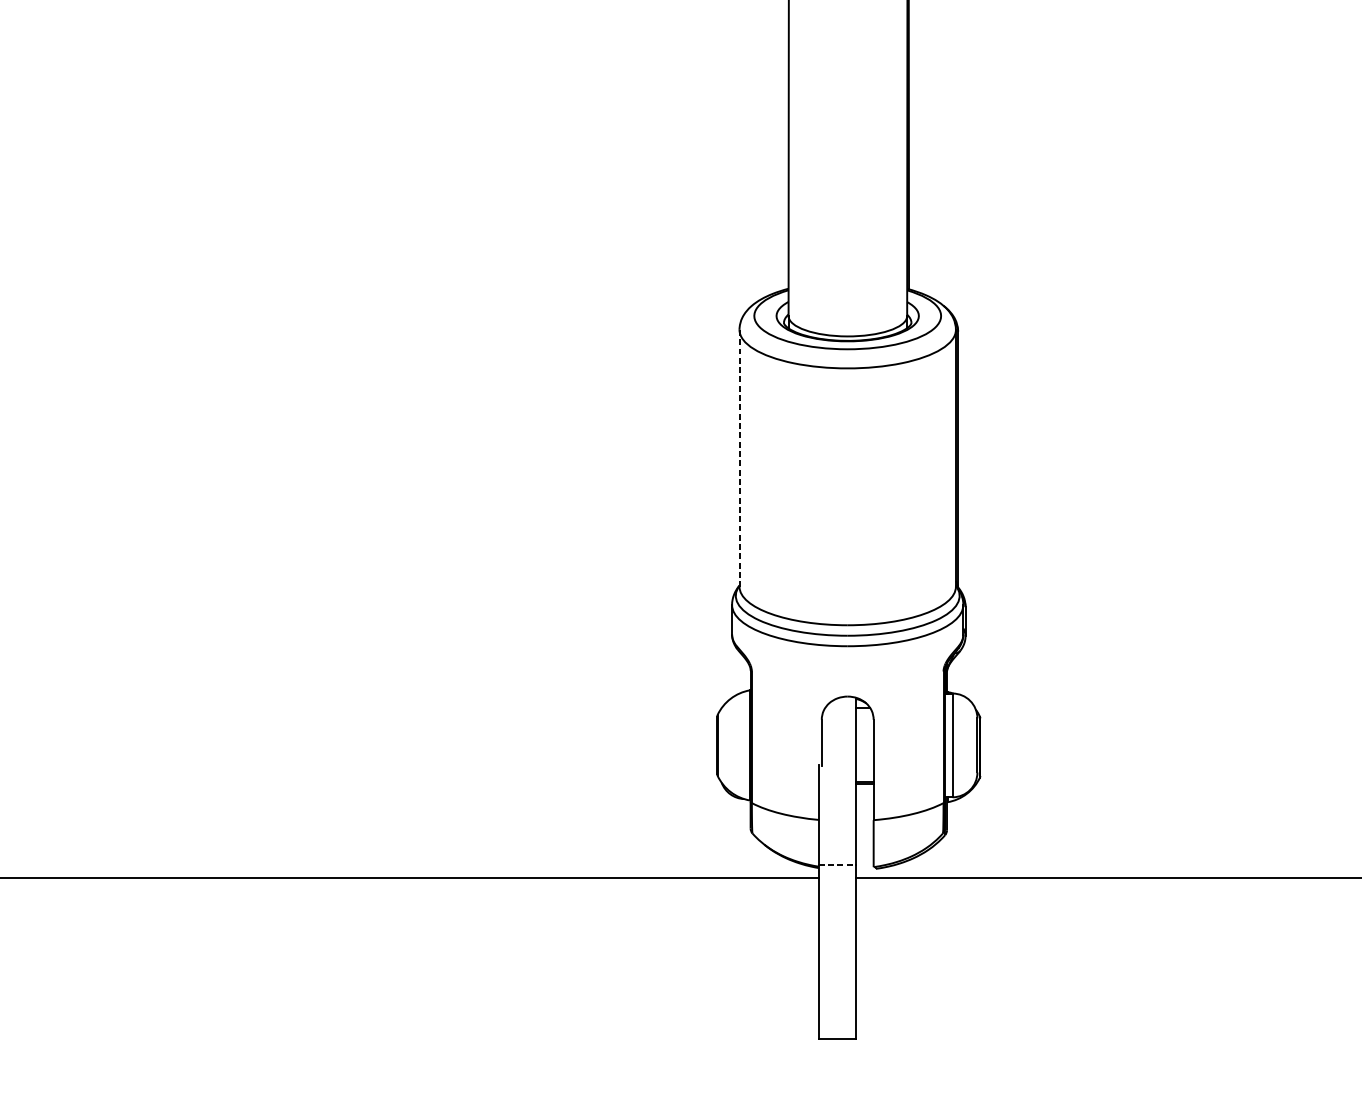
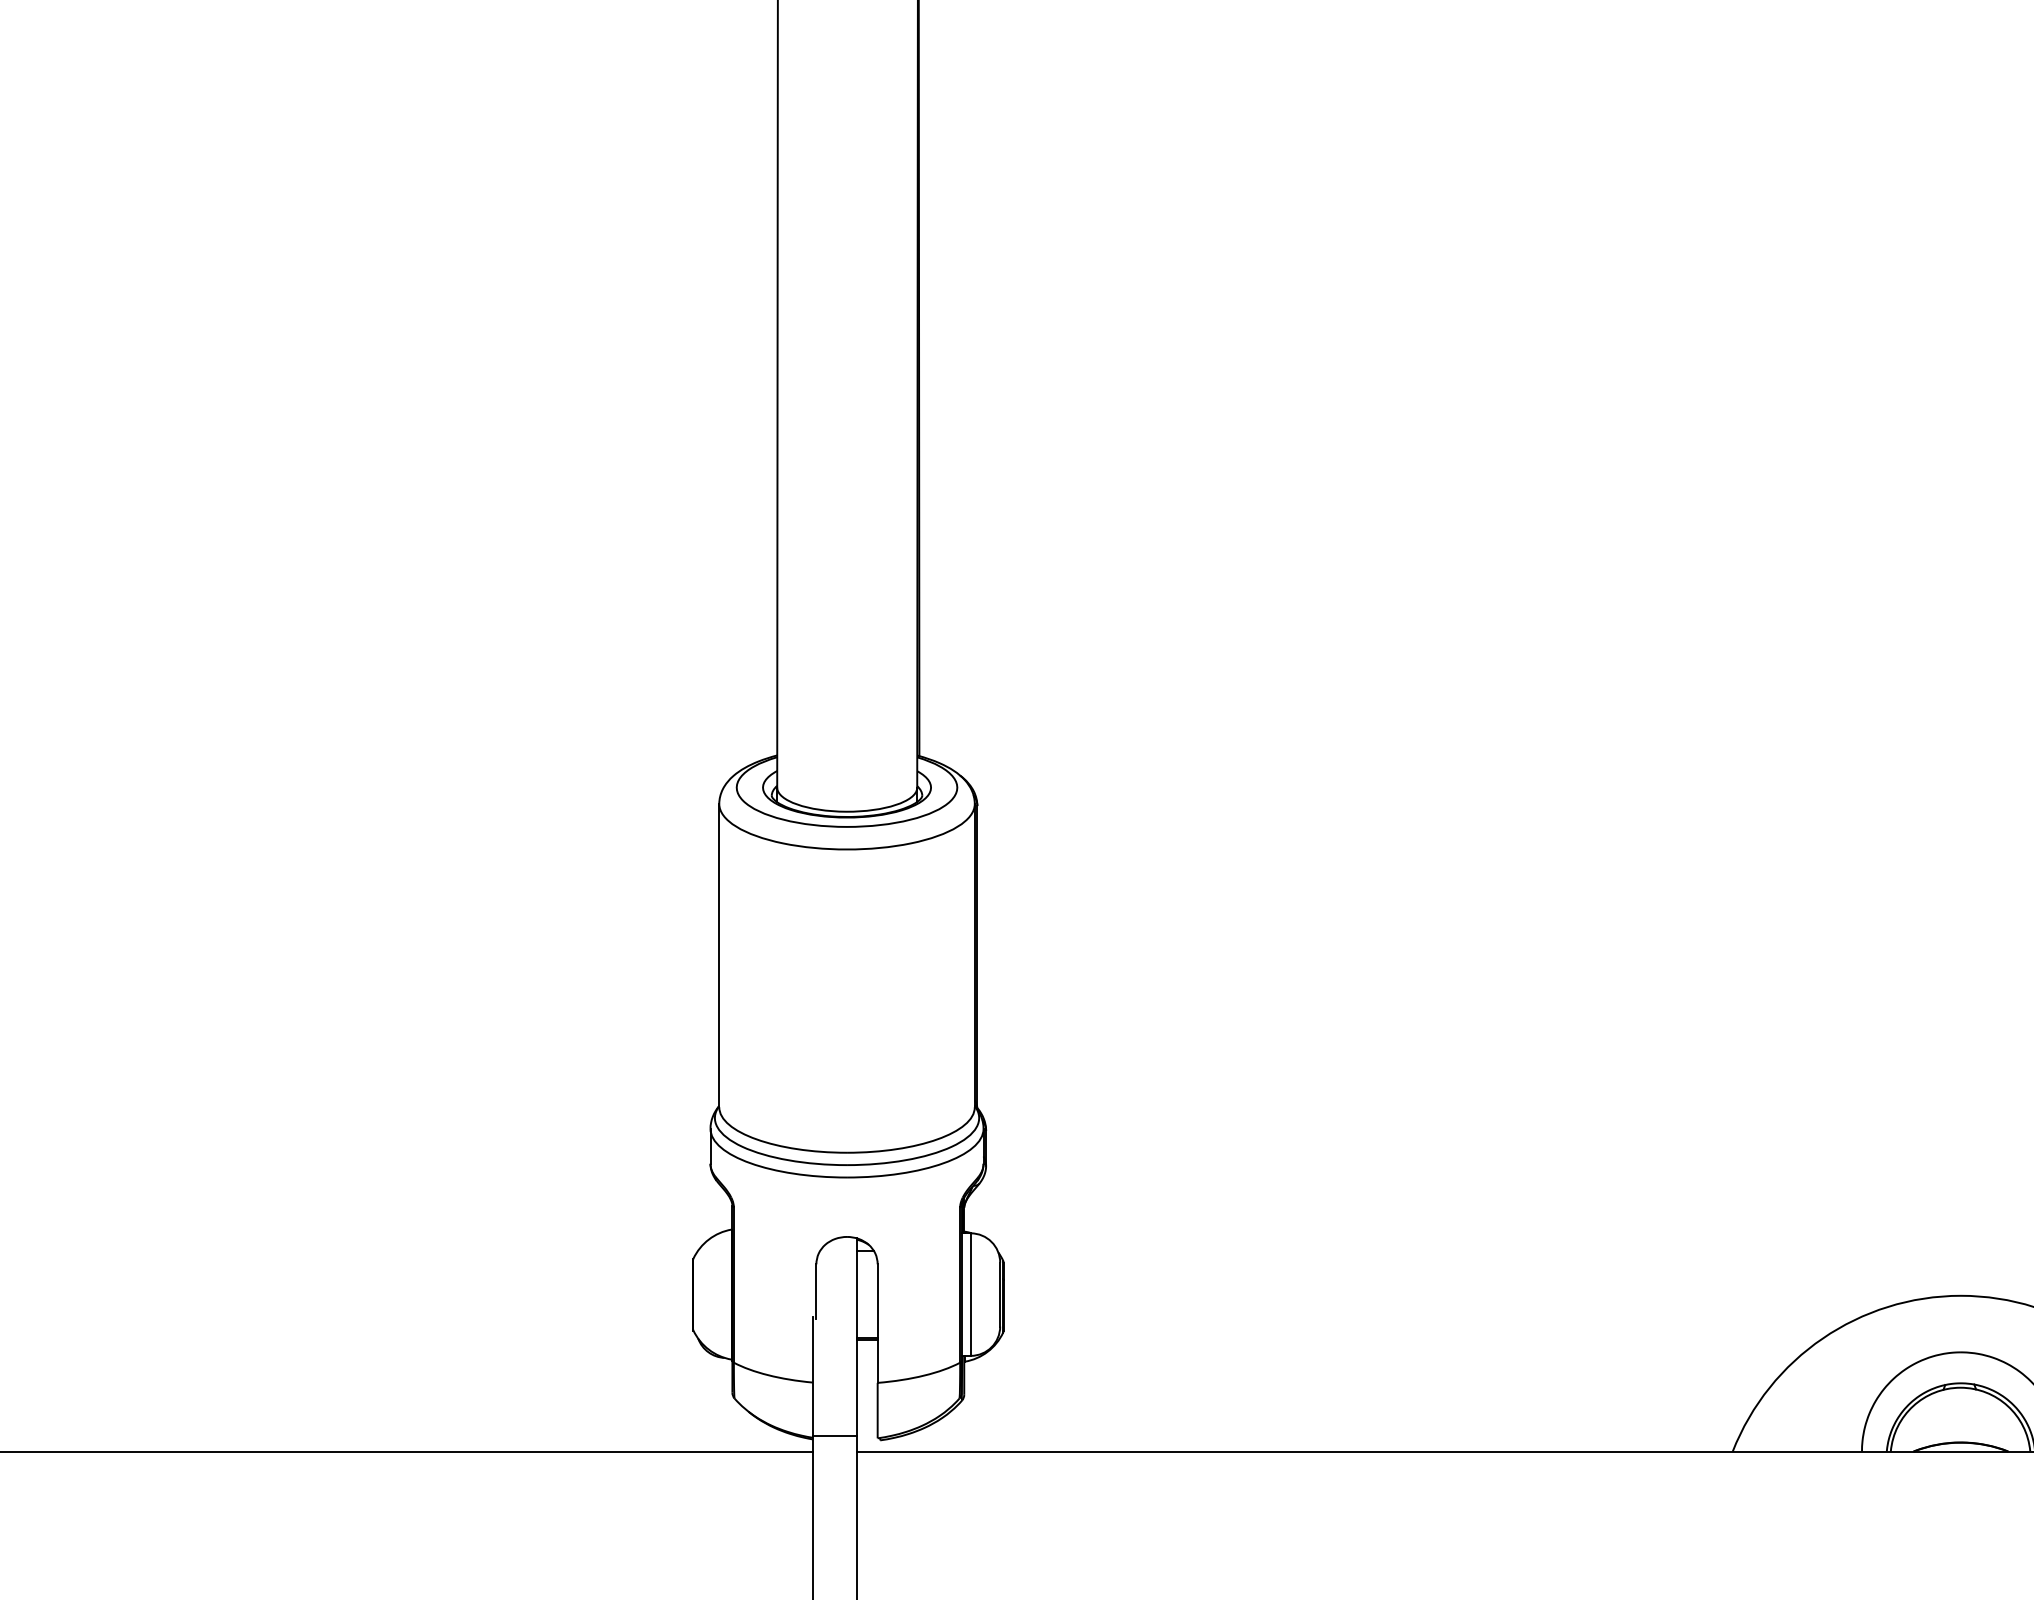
line: (739, 458) -> (719, 955), dashed -> solid
line: (837, 864) -> (834, 1435), dashed -> solid

